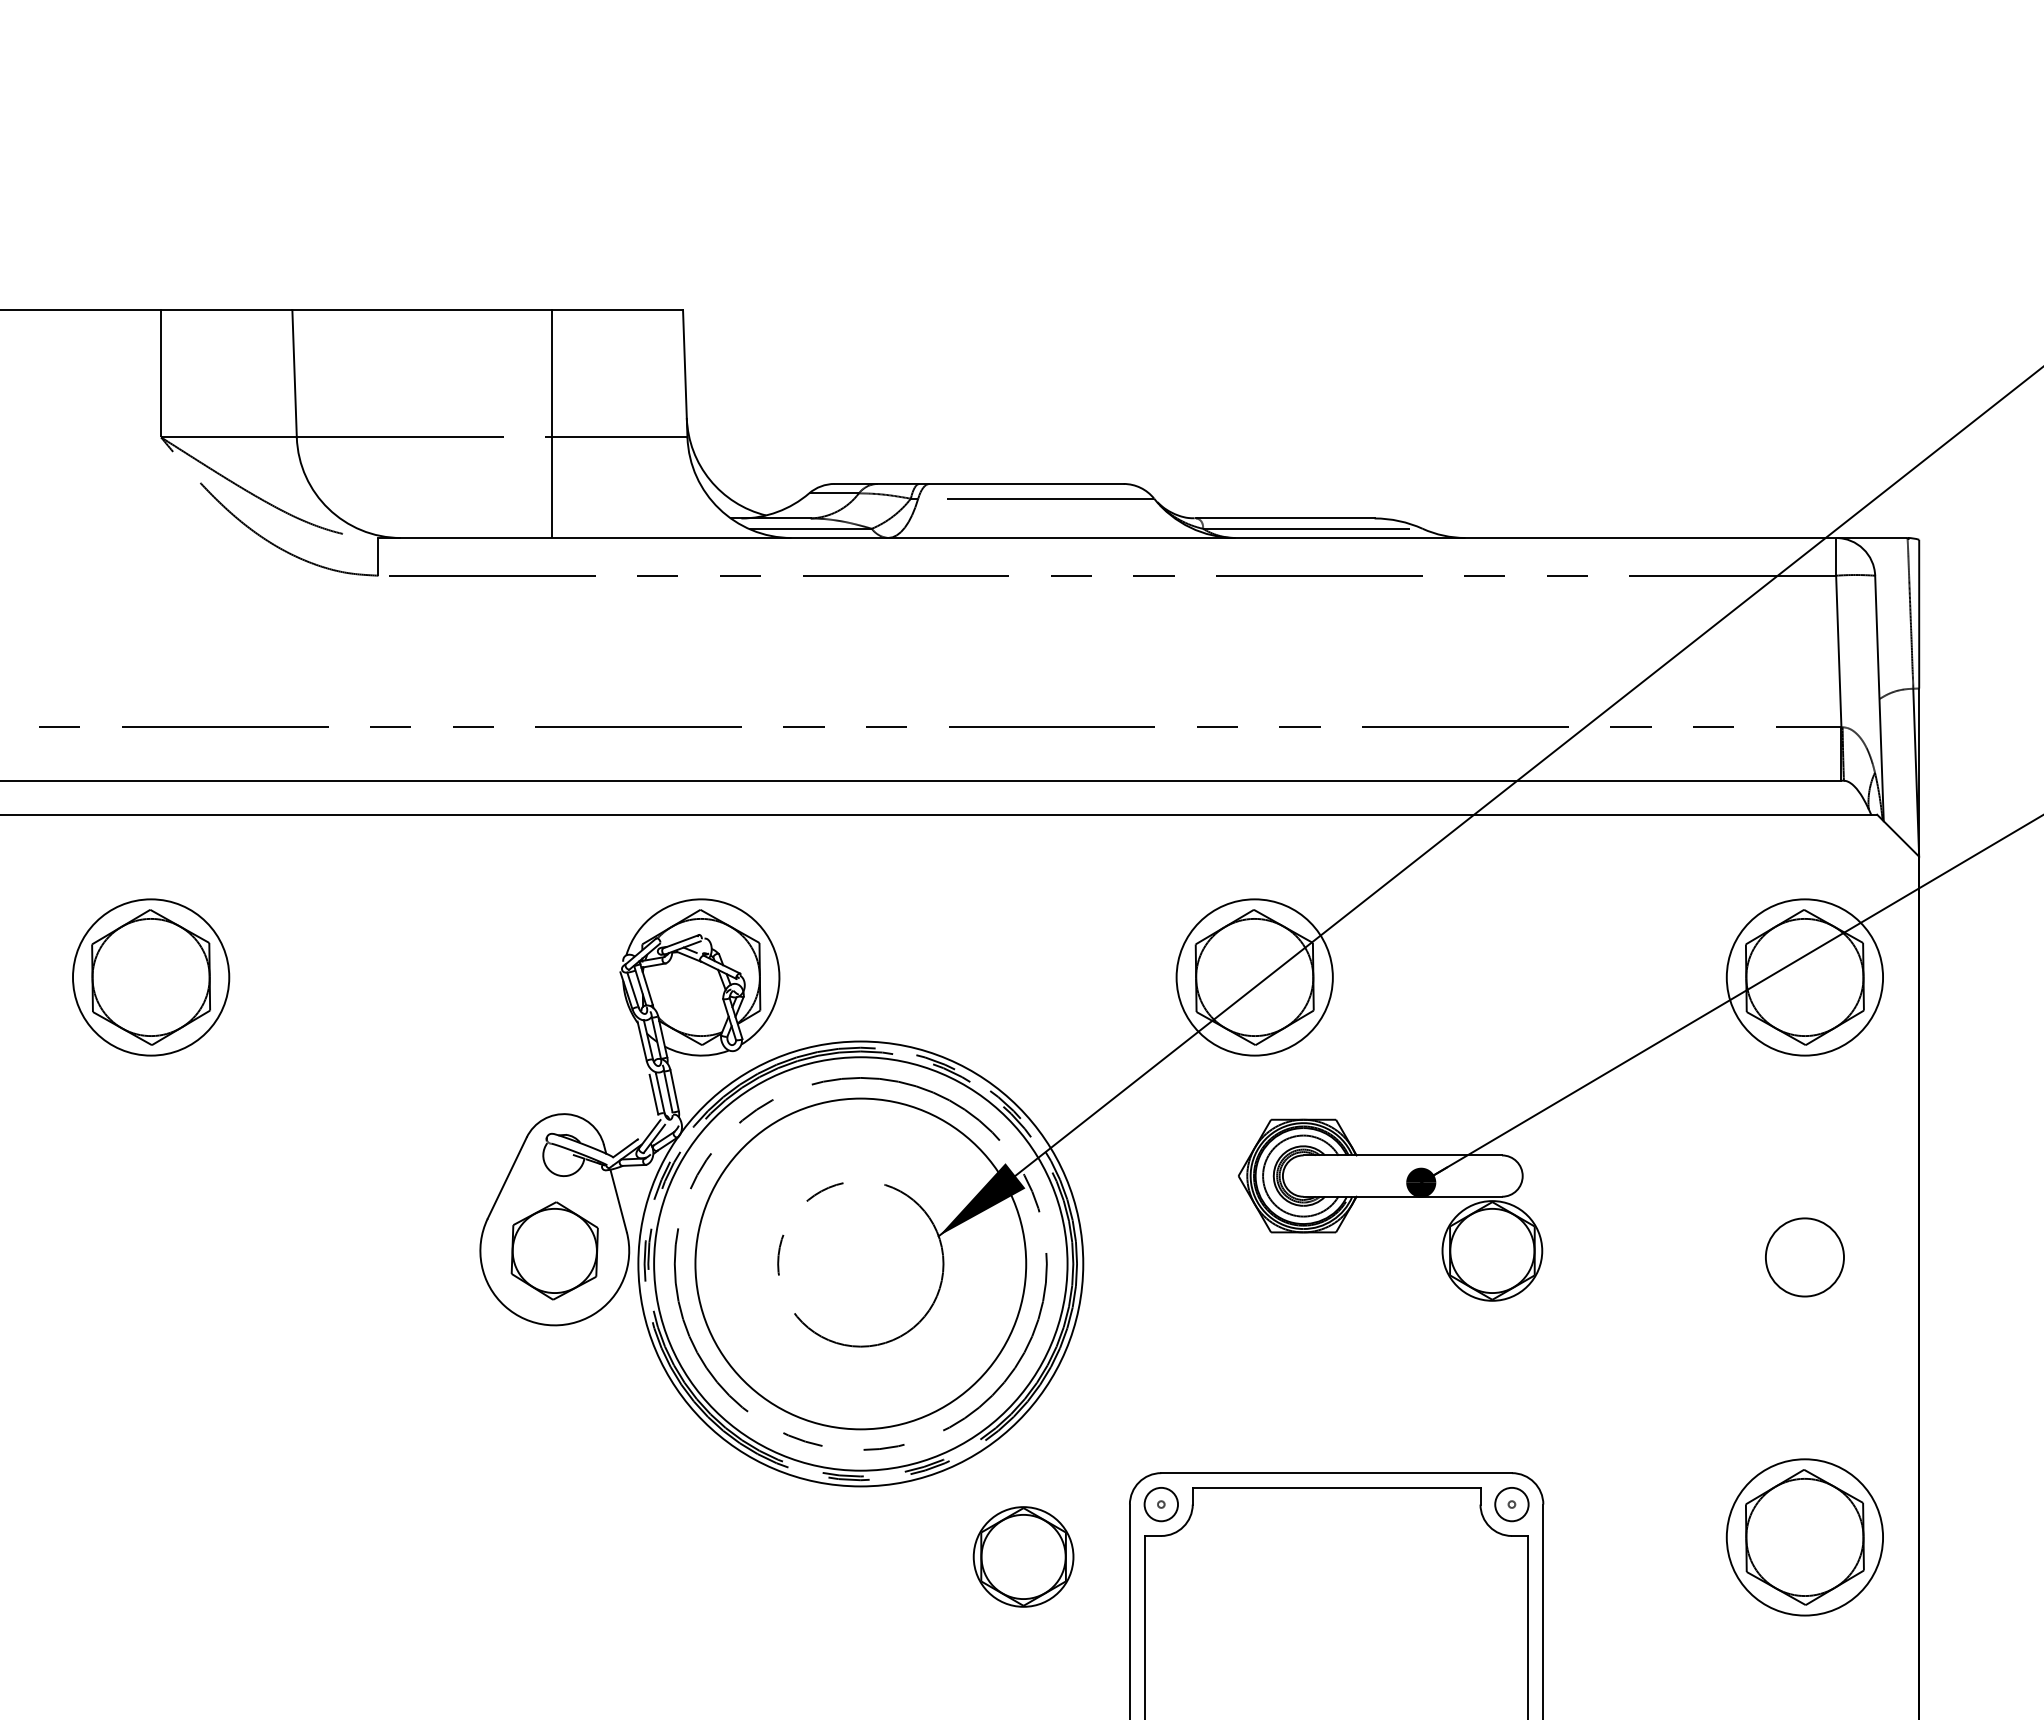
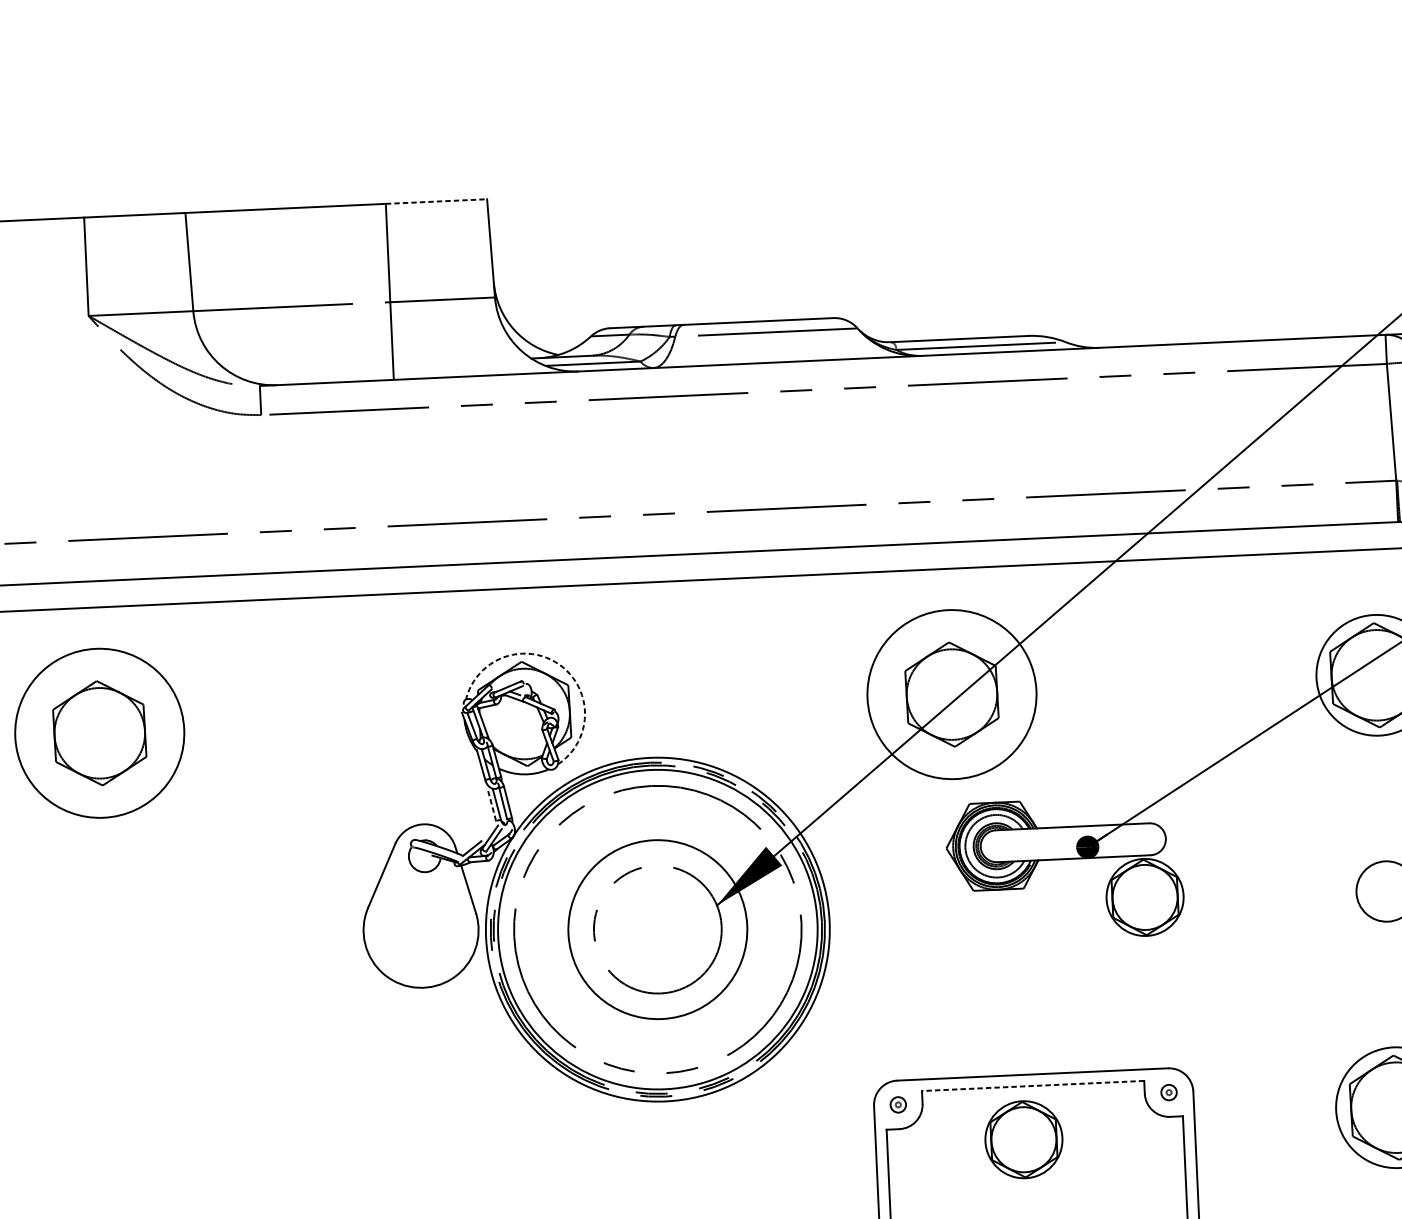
line: (617, 310) -> (436, 201), solid -> dashed
arc: (749, 915) -> (559, 664), solid -> dashed
circle: (151, 977) -> (100, 733), size x1.4
circle: (1254, 977) -> (951, 694), size x1.4
line: (654, 1095) -> (492, 806), solid -> dashed
part: (554, 1250) -> (420, 929), removed
circle: (860, 1263) -> (657, 929), size x0.7
line: (1336, 1488) -> (1033, 1086), solid -> dashed
circle: (1161, 1504) -> (898, 1104), size x0.6
circle: (1511, 1504) -> (1168, 1092), size x0.6
part: (1023, 1556) -> (1023, 1139), moved

